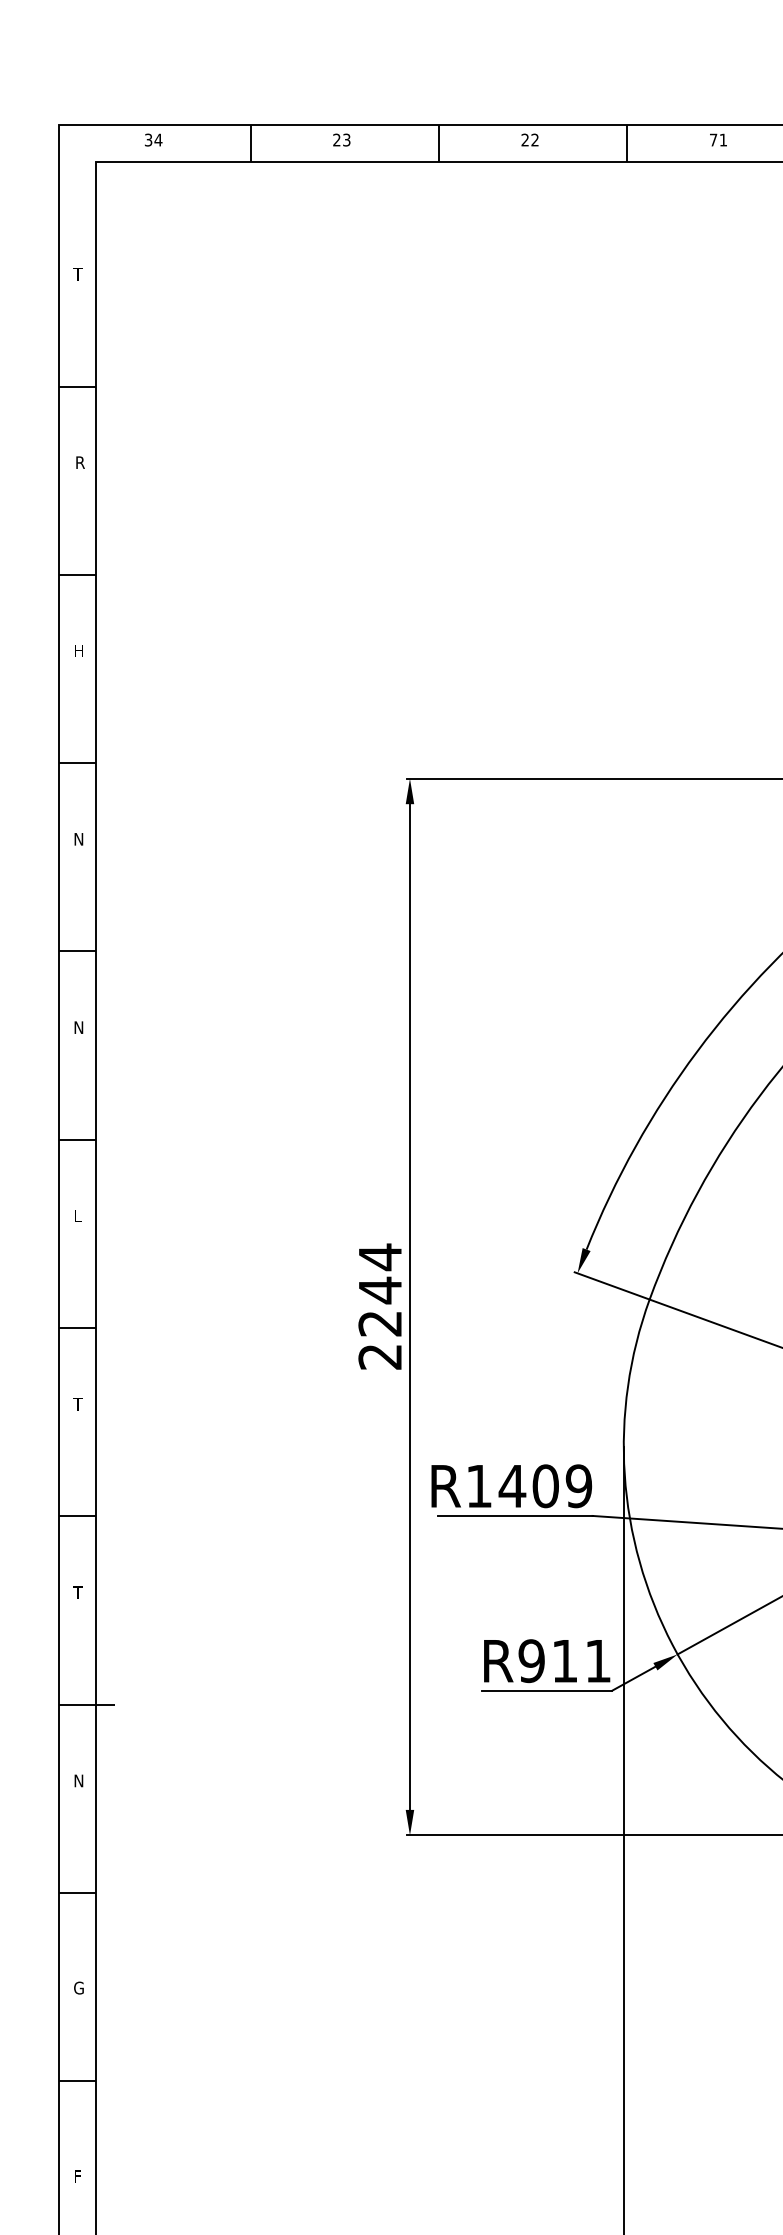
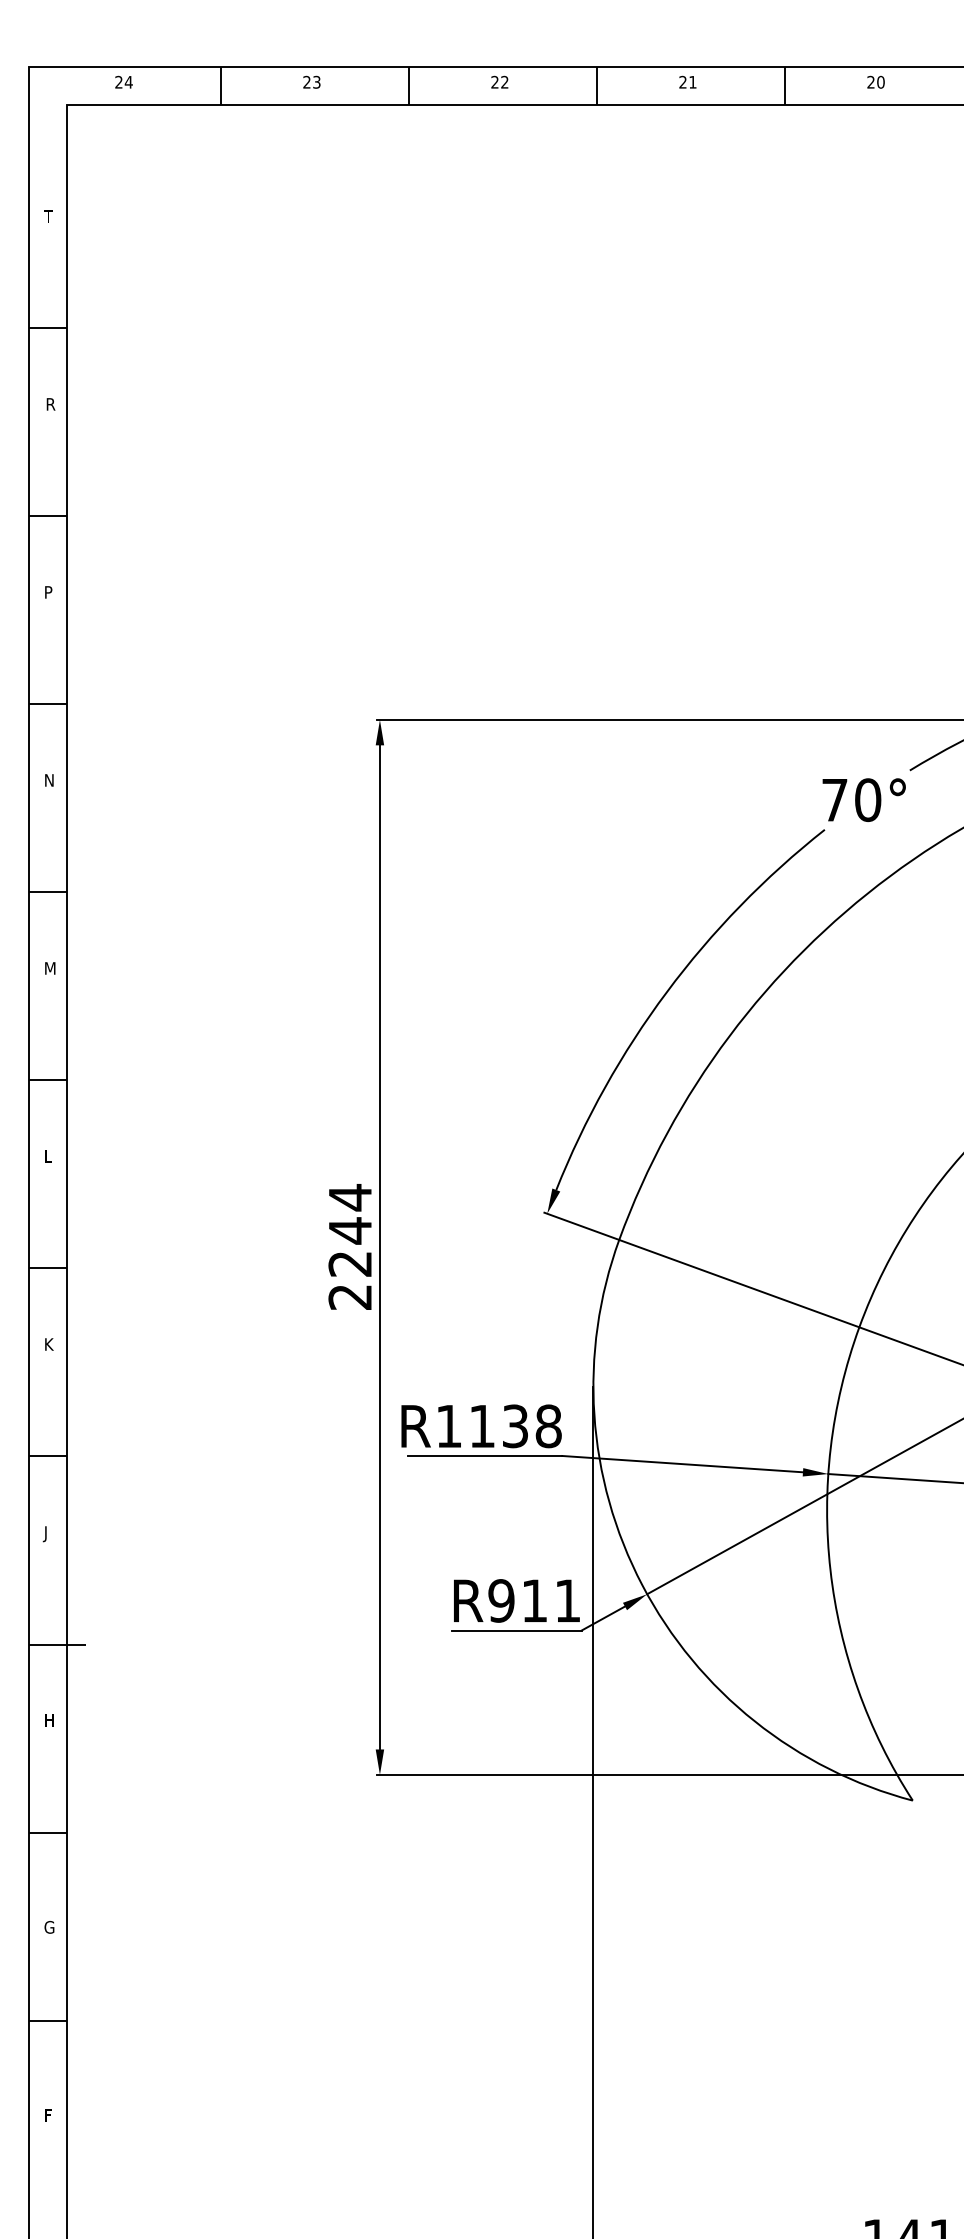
text: (713, 139) -> (682, 81), 71 -> 21
text: (148, 140) -> (118, 82), 34 -> 24
text: (79, 651) -> (49, 592), H -> P
text: (80, 1027) -> (50, 968), N -> M
text: (77, 1404) -> (48, 1344), T -> K
text: (544, 1486) -> (514, 1426), R1409 -> R1138
text: (76, 1594) -> (47, 1534), T -> J
text: (79, 1780) -> (49, 1720), N -> H

